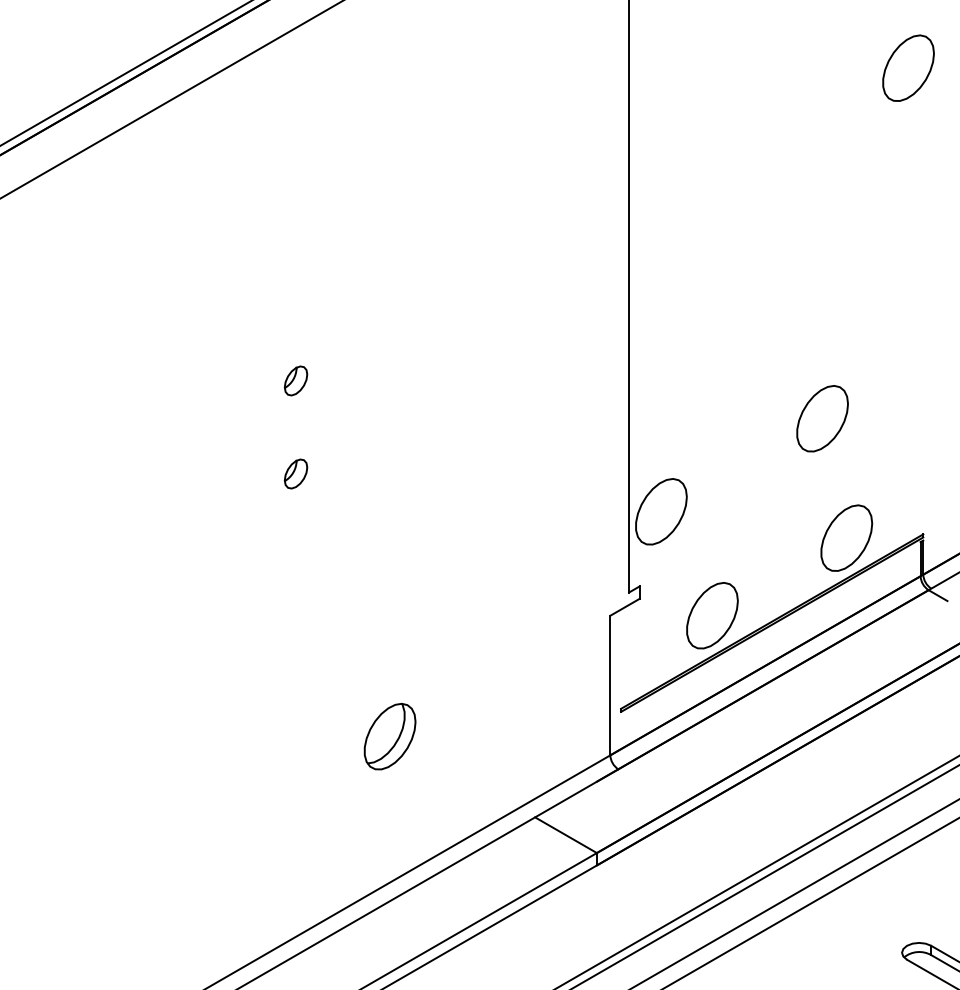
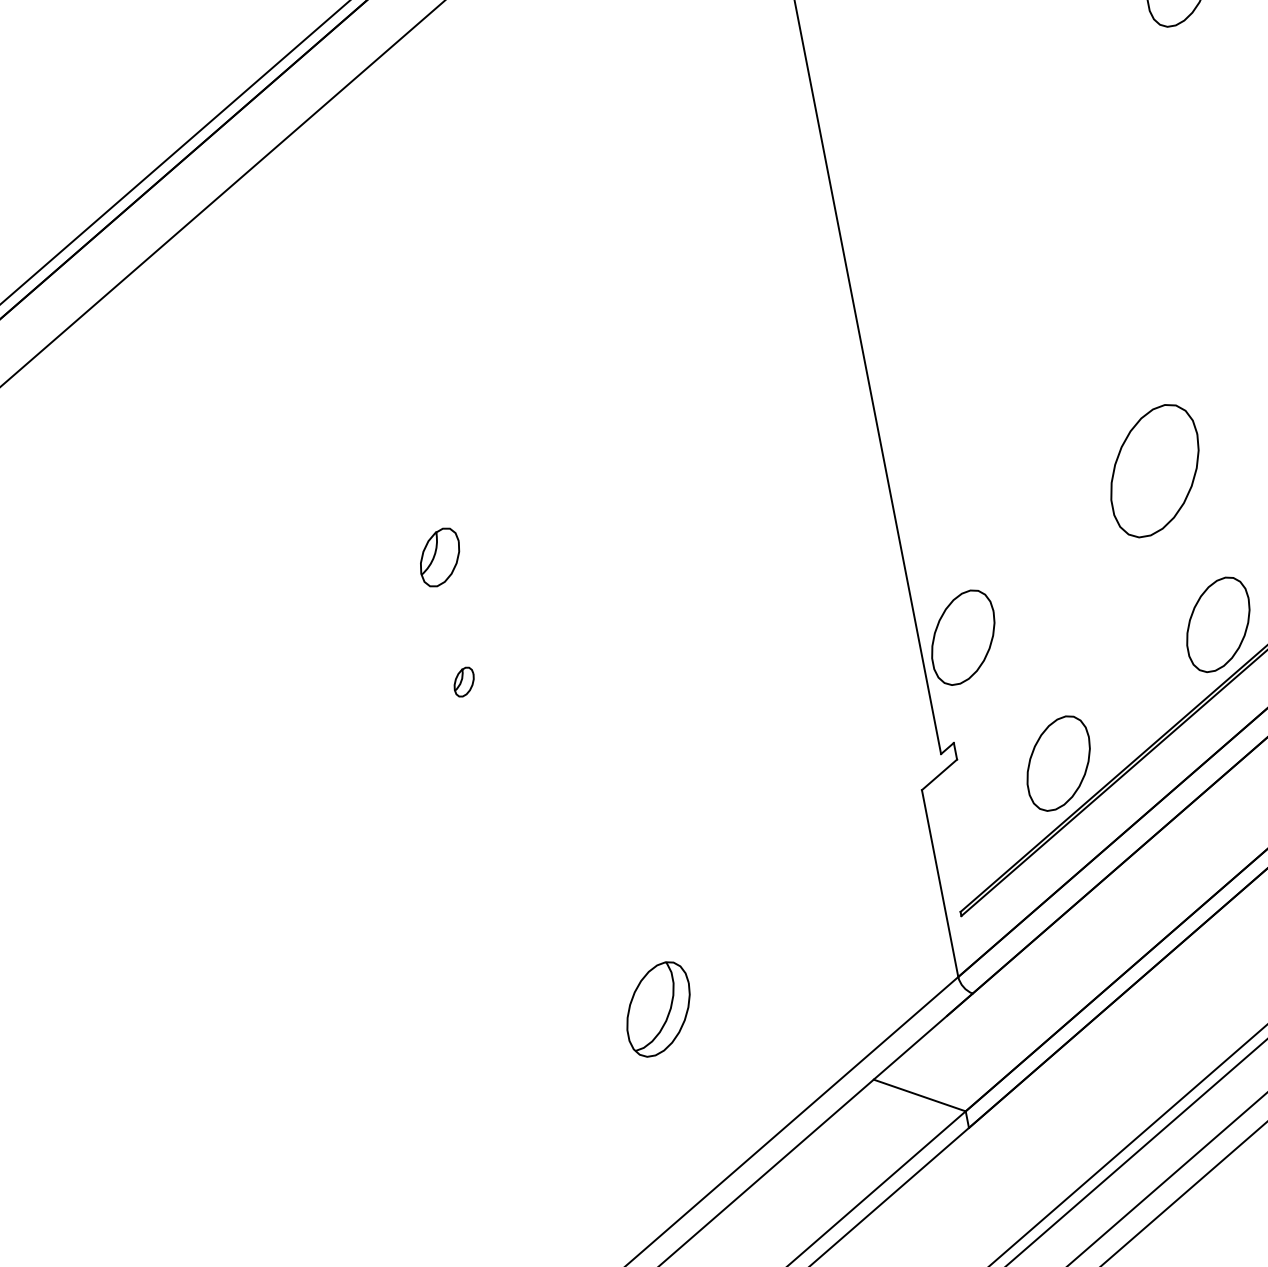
part: (295, 380) -> (439, 557), size x1.4
part: (822, 418) -> (1154, 470), size x1.4
part: (295, 473) -> (463, 681), size x0.7

